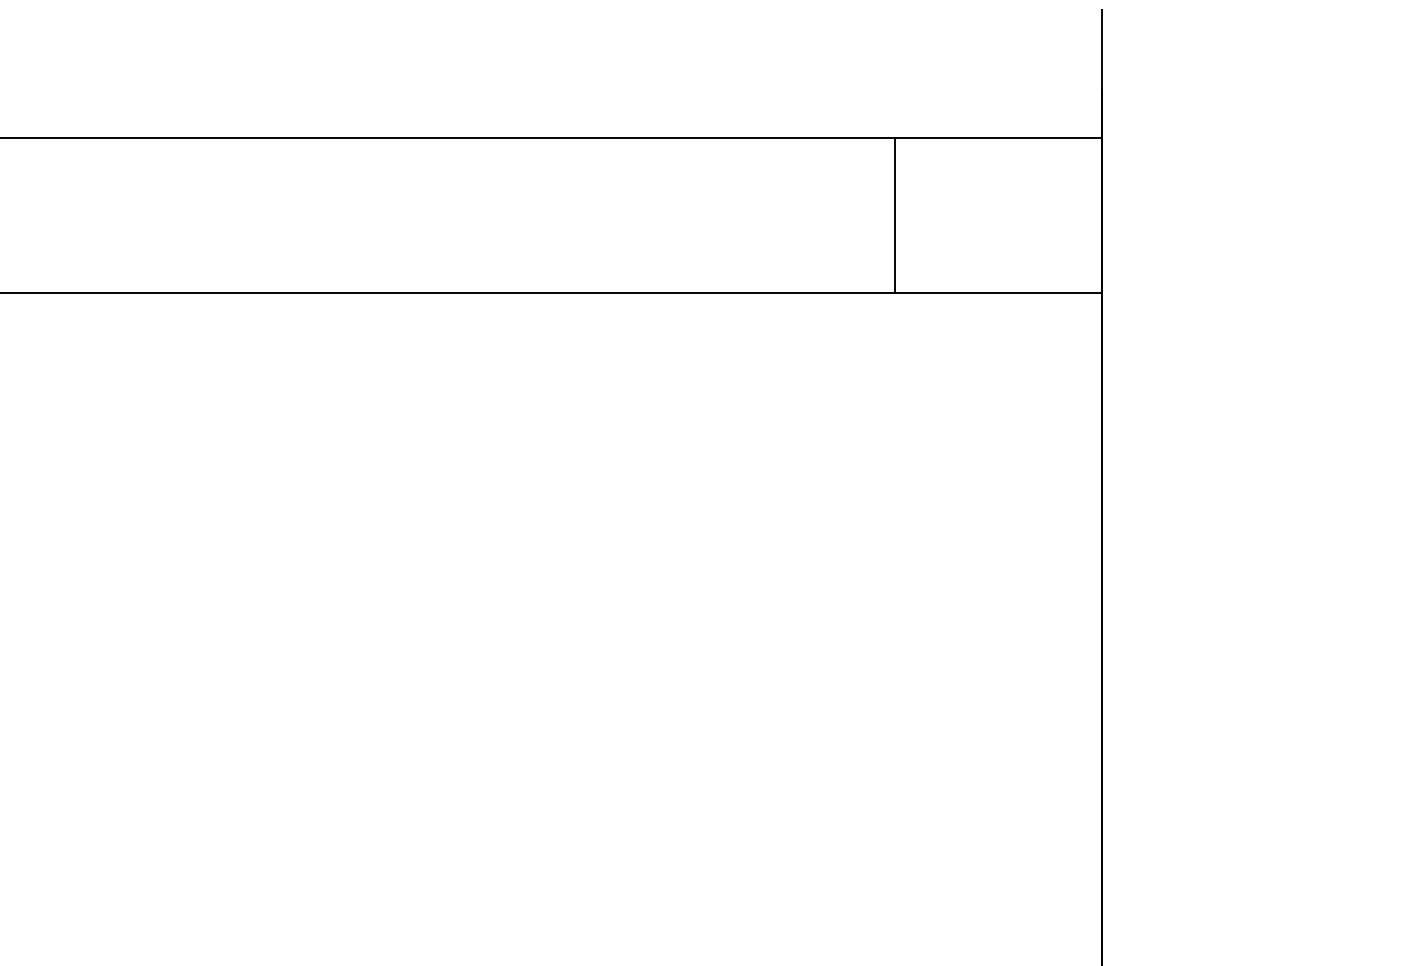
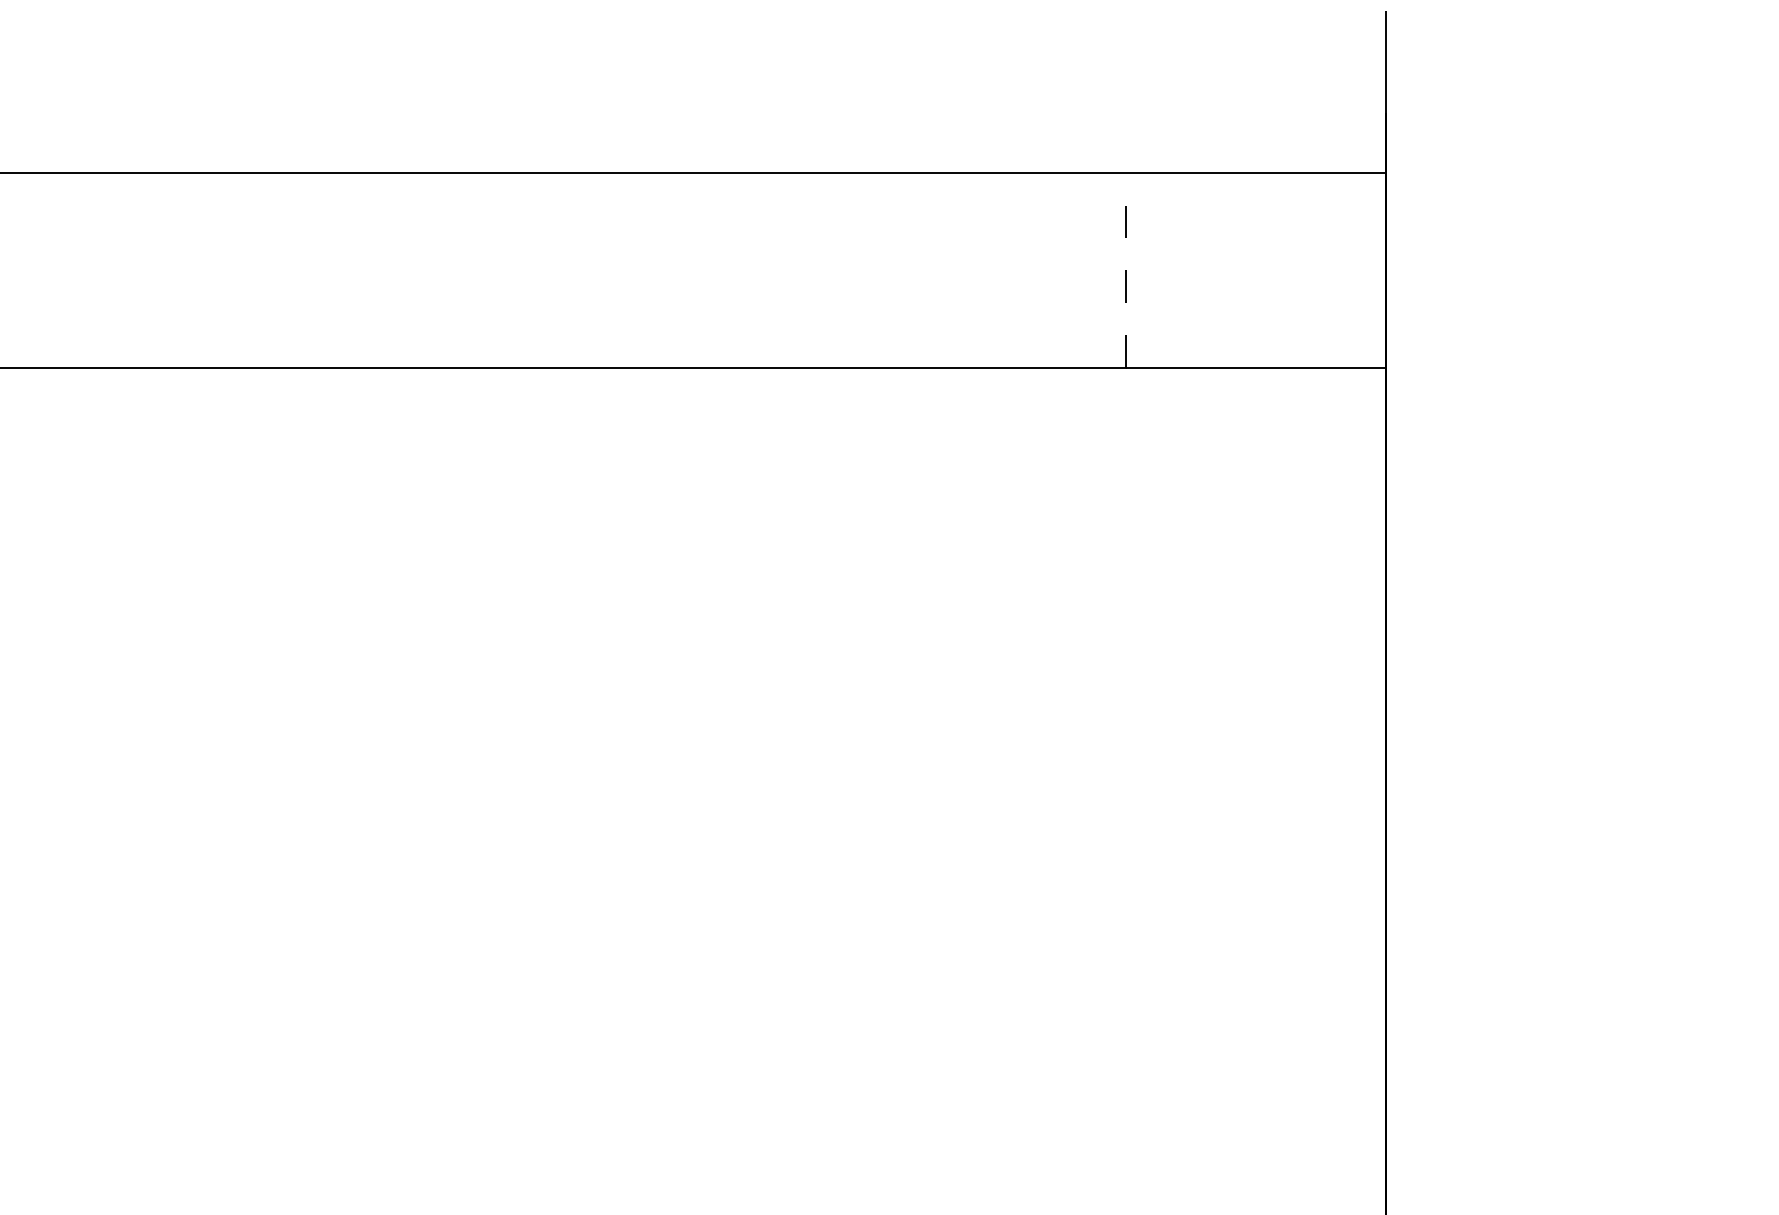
line: (895, 214) -> (1126, 269), solid -> dashed

